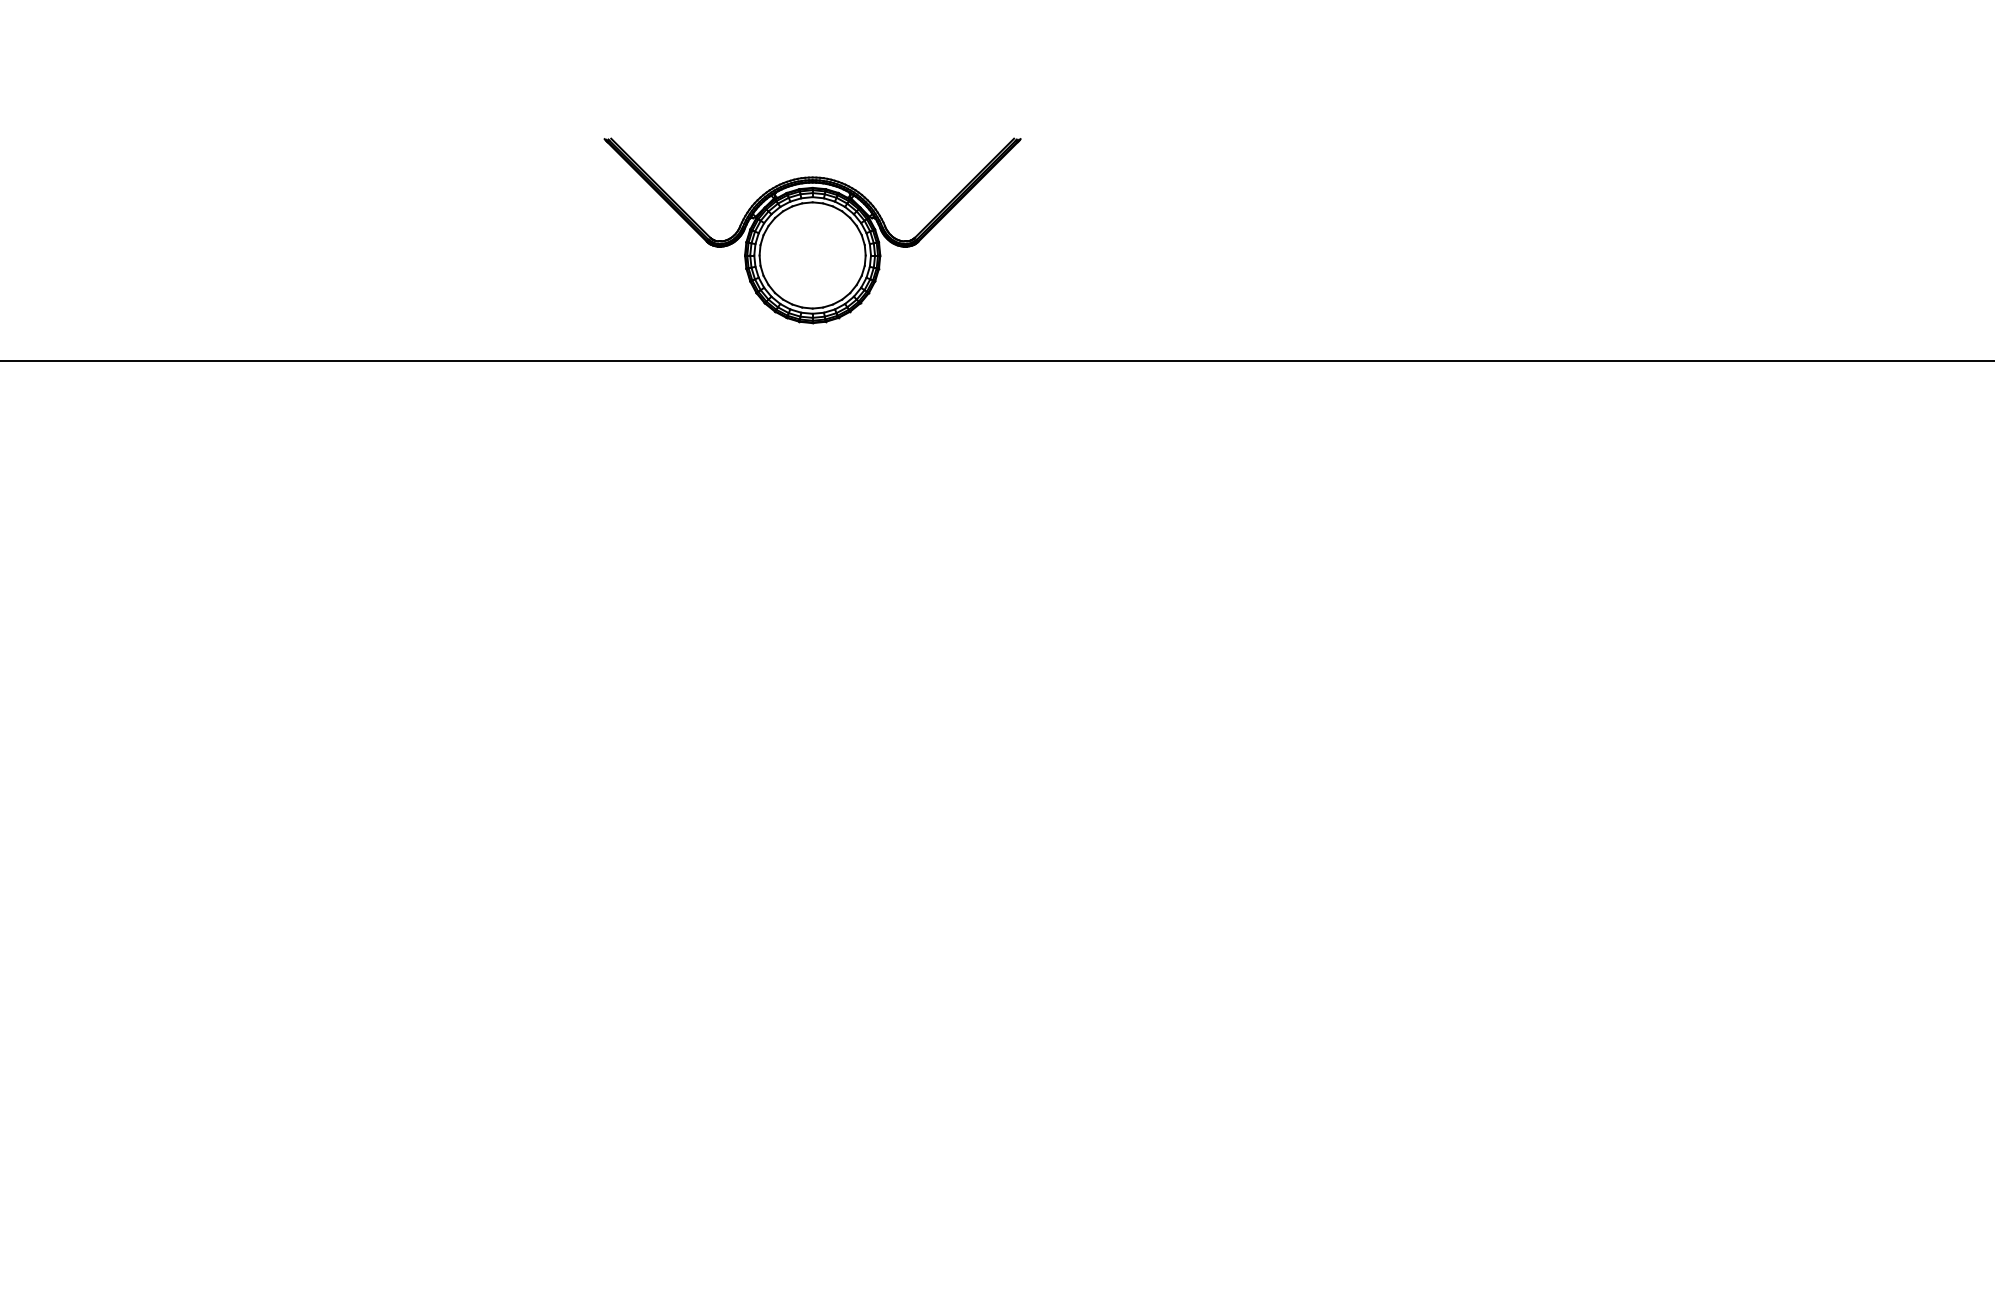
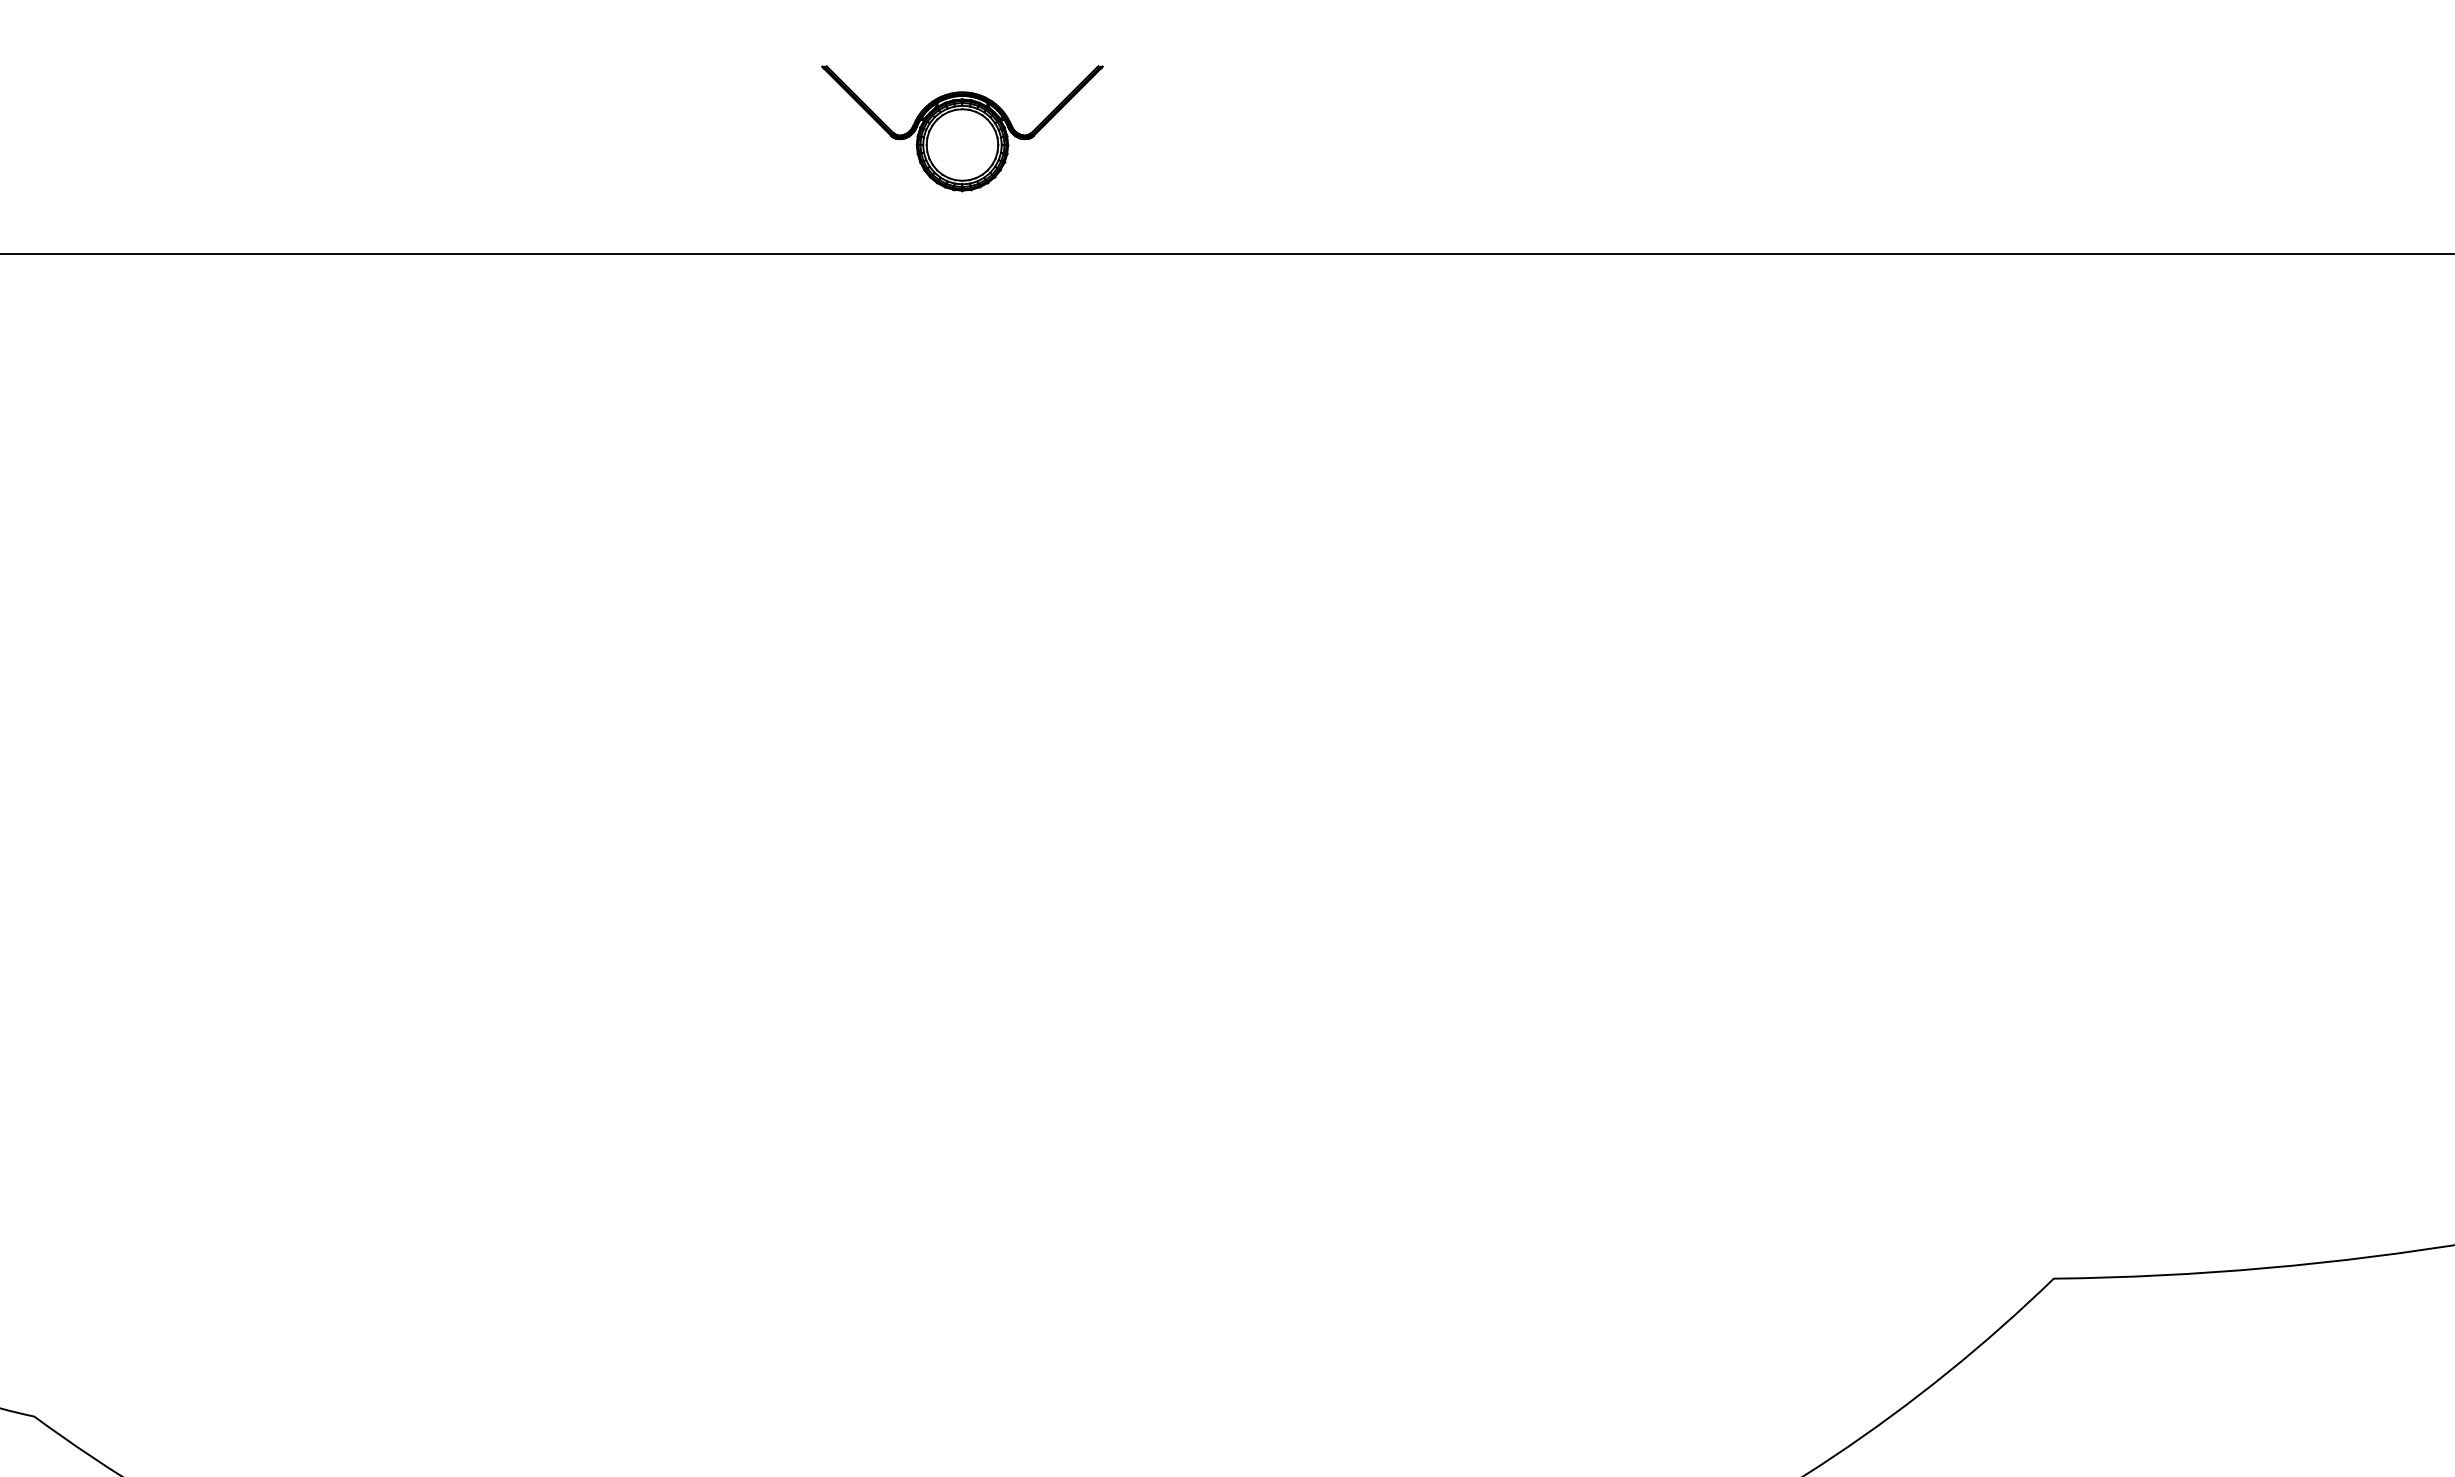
part: (812, 230) -> (962, 128), size x0.7

